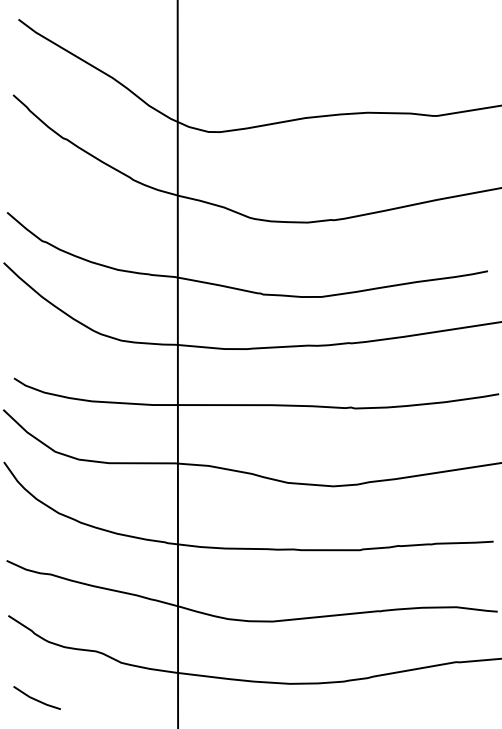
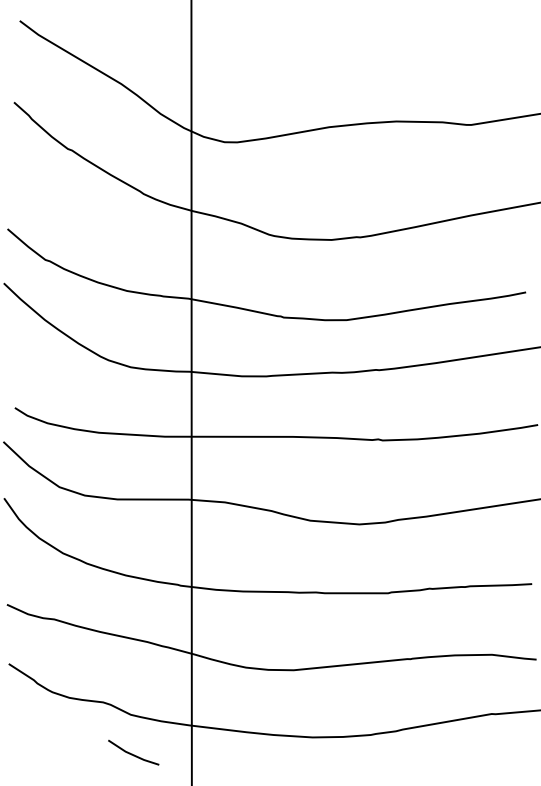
line: (35, 698) -> (131, 753), moved

